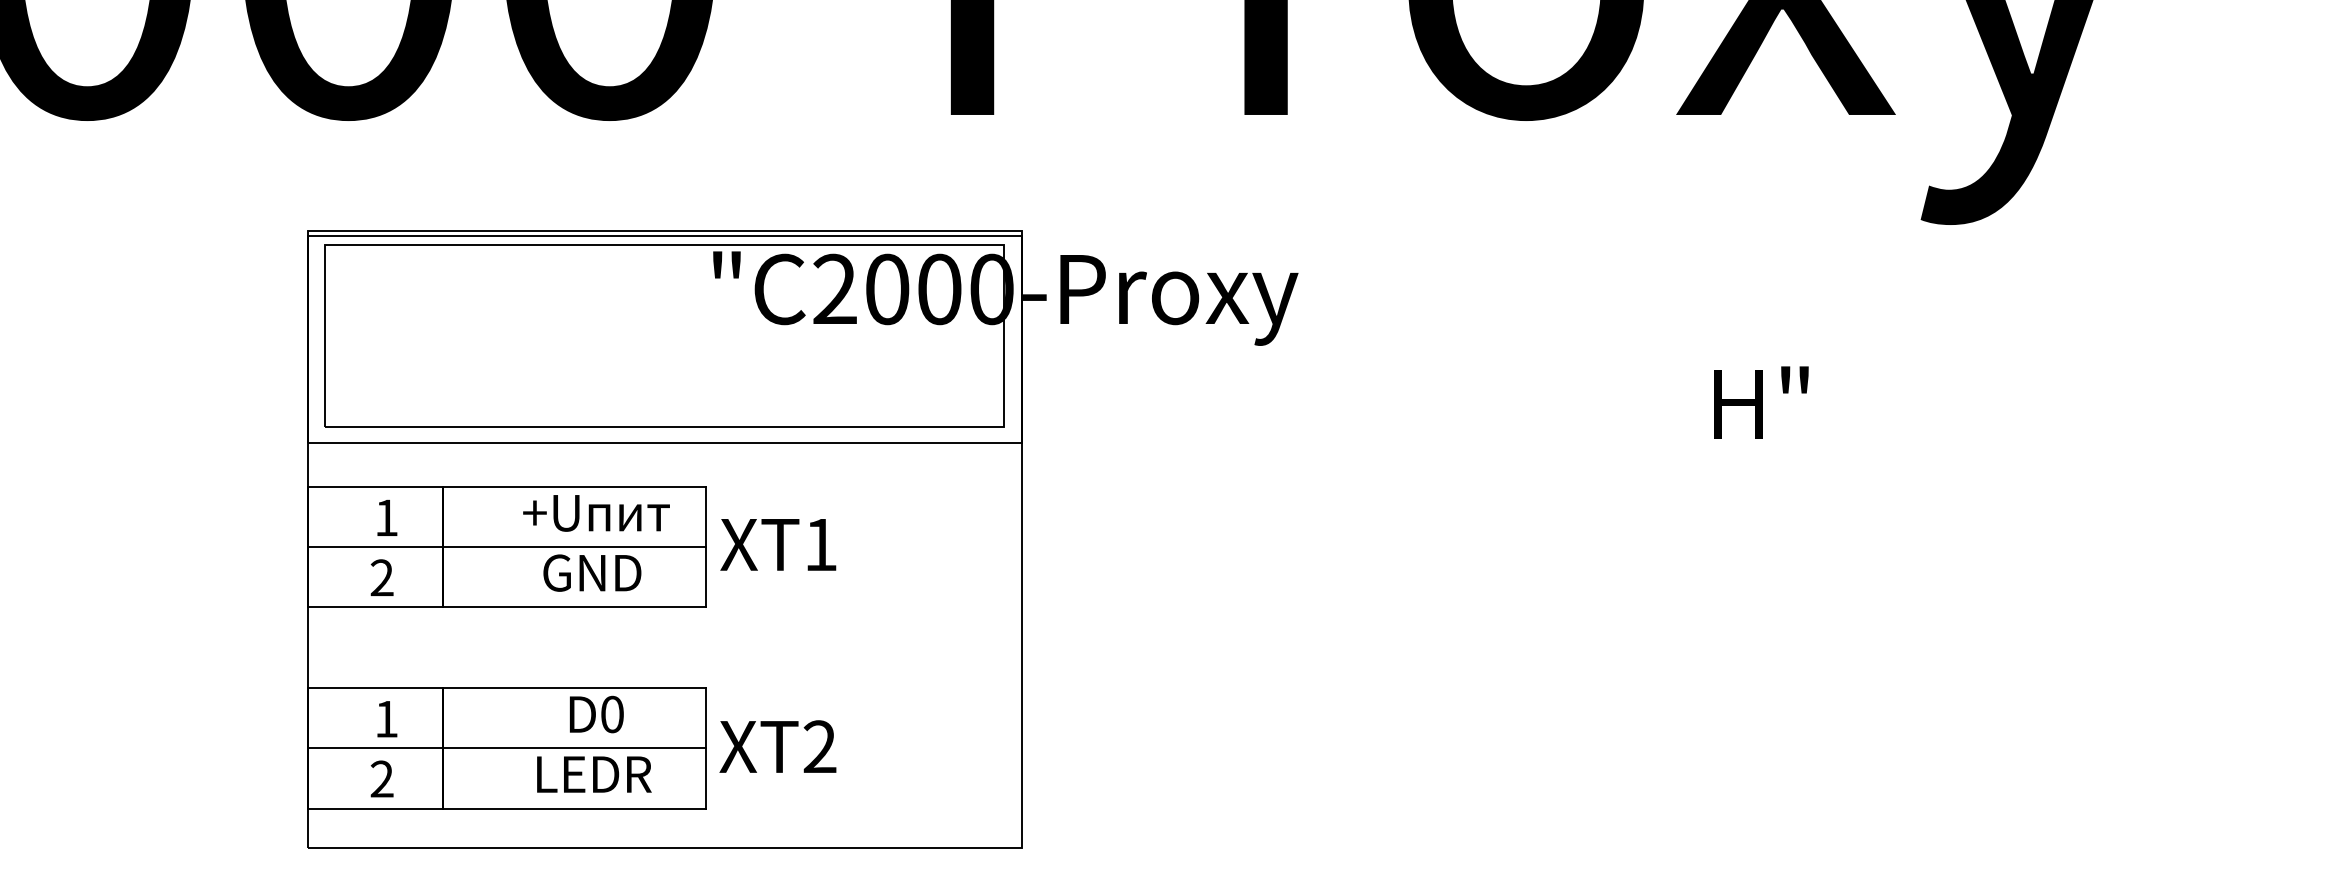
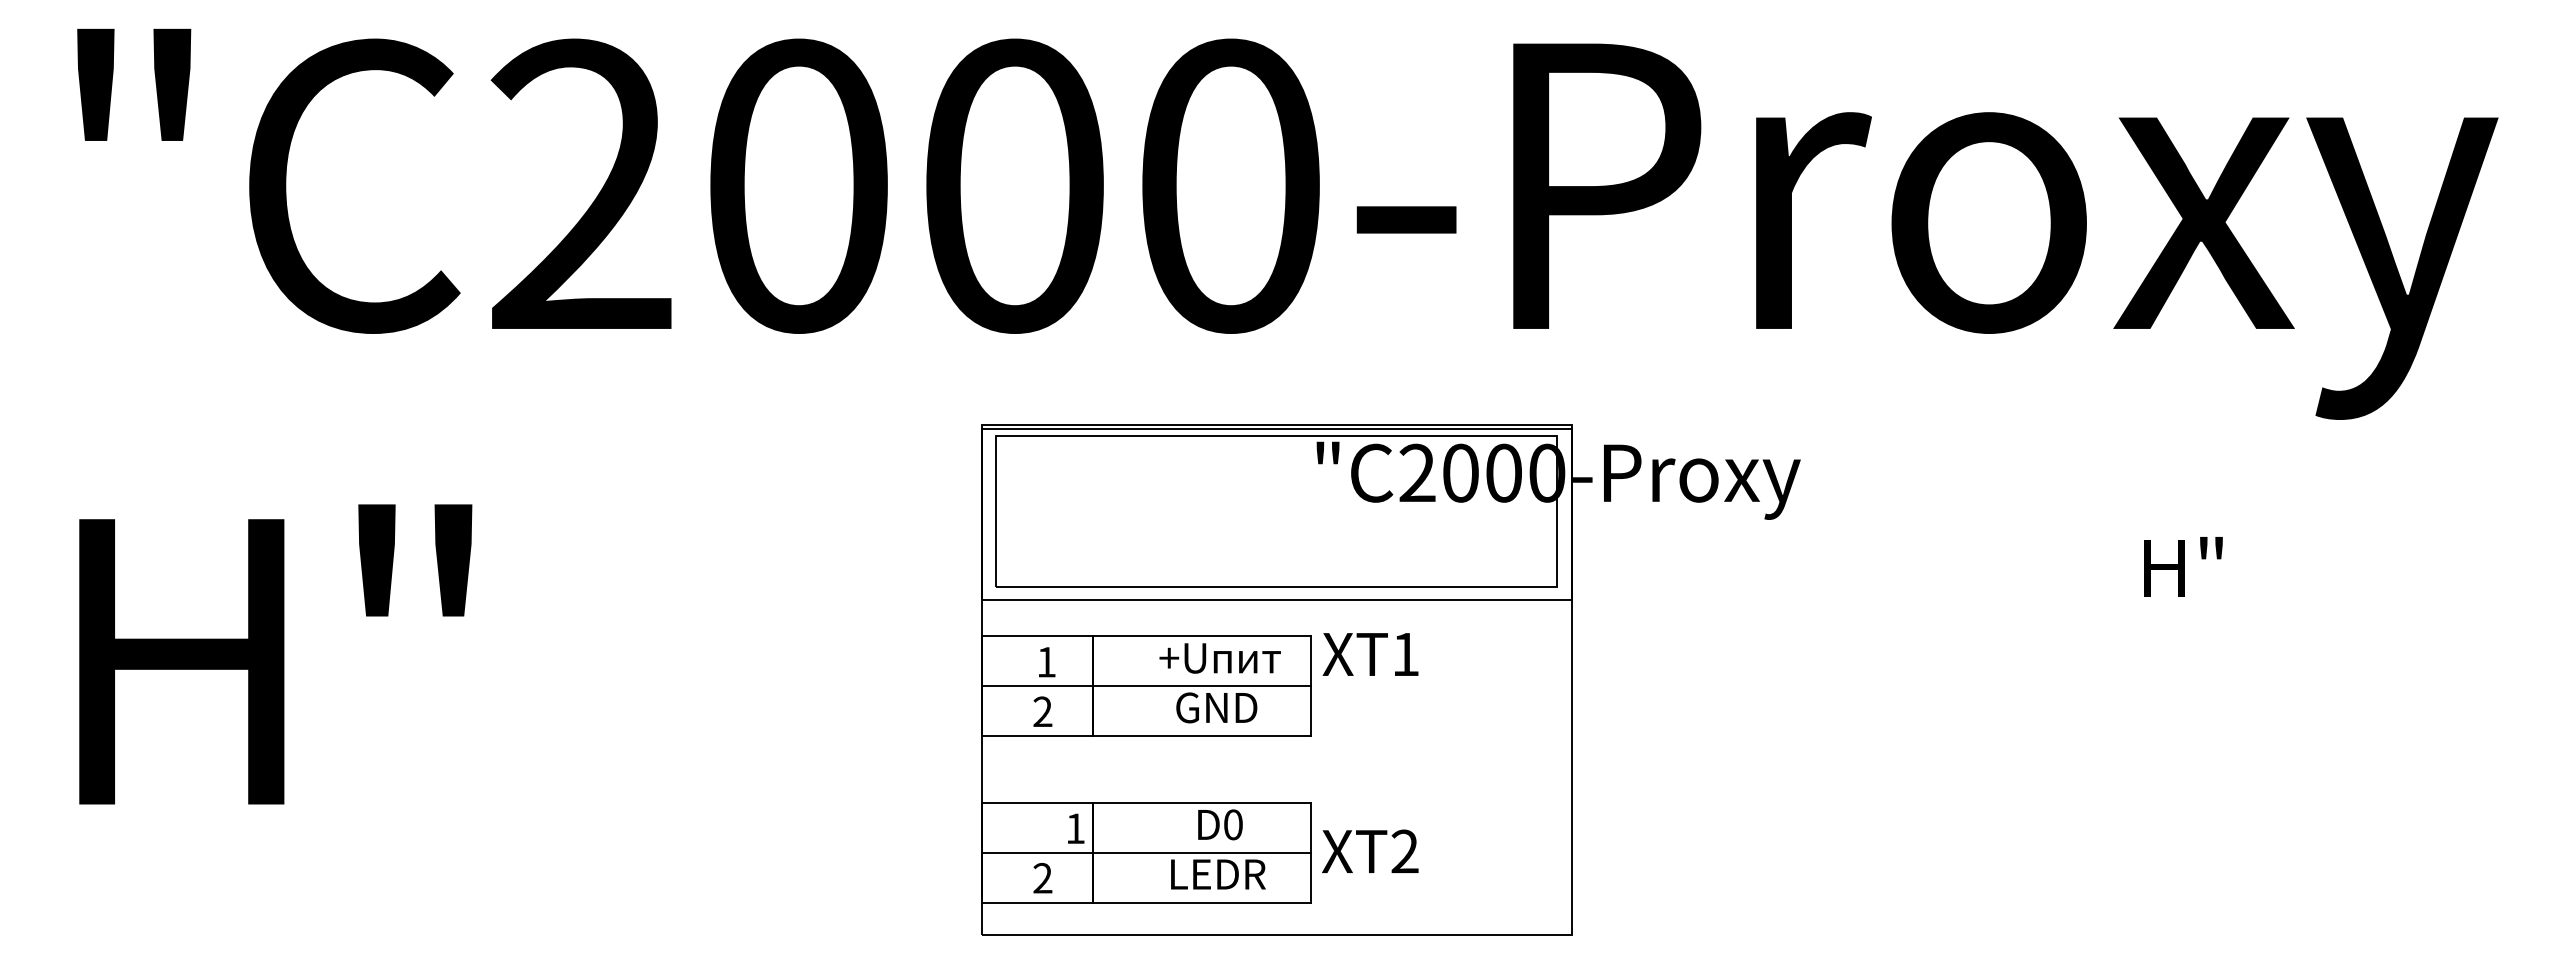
text: (778, 544) -> (1370, 654), moved
text: (387, 718) -> (1076, 828), moved

